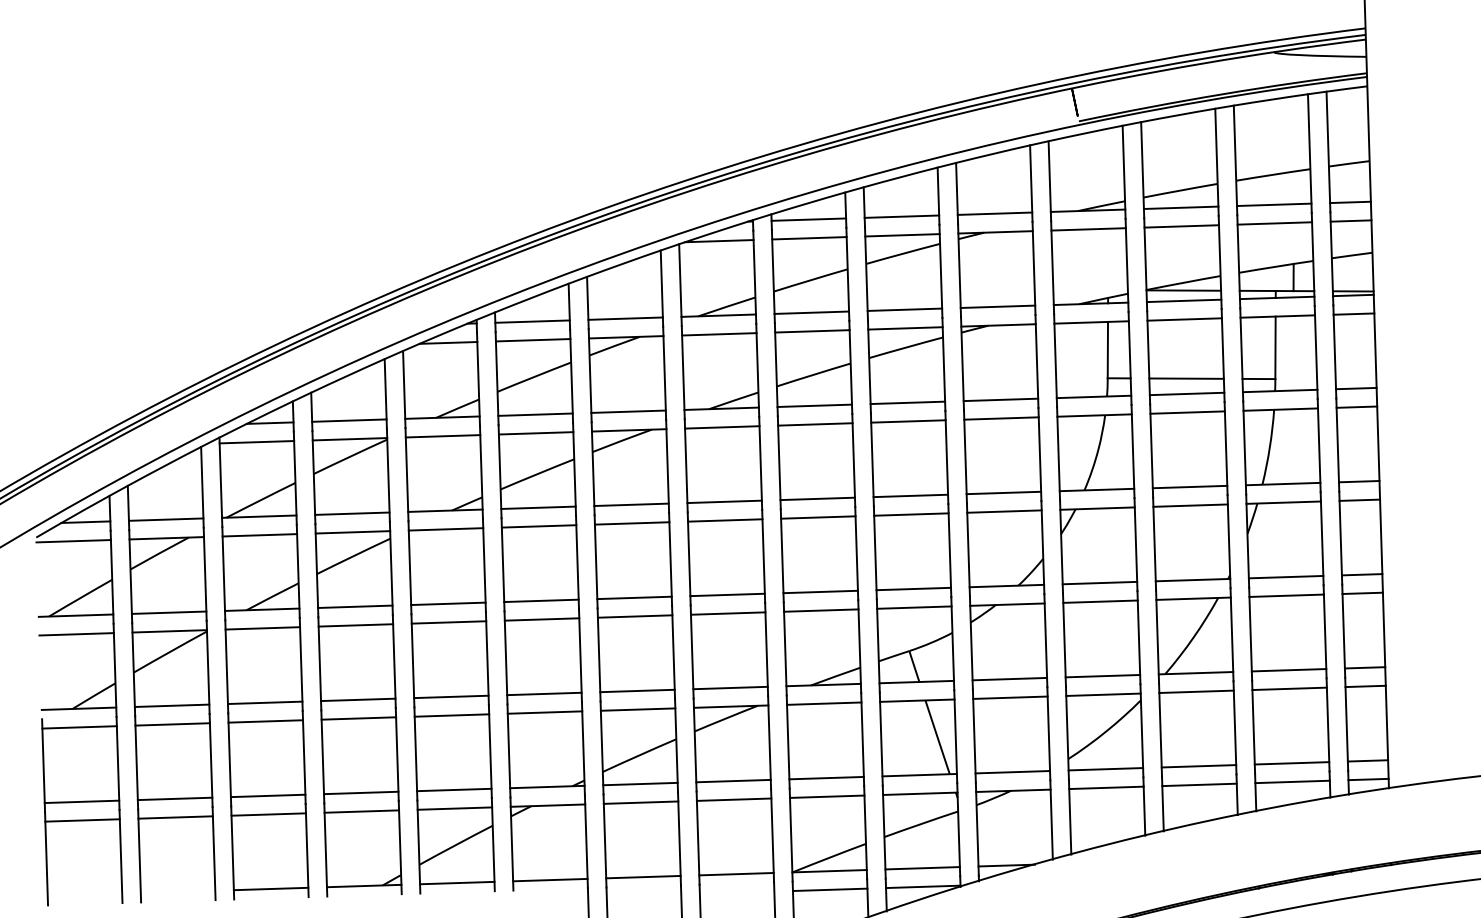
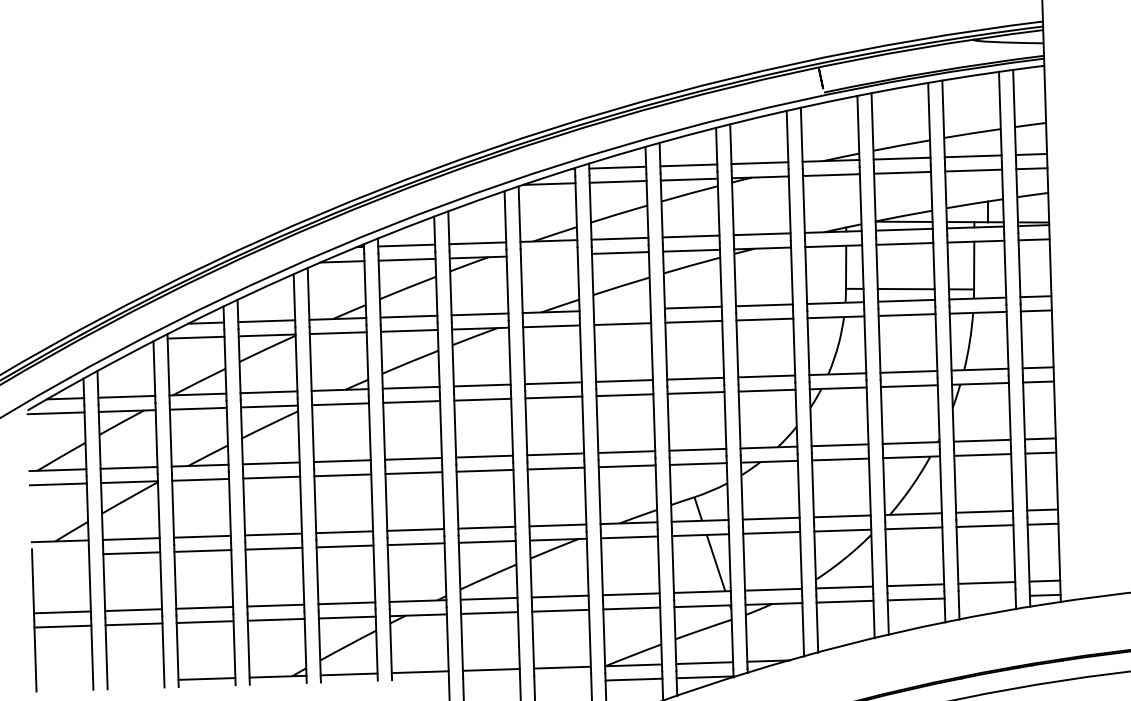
line: (718, 334) -> (548, 255), removed
line: (813, 405) -> (621, 309), removed
line: (79, 727) -> (60, 555), removed
line: (1291, 782) -> (986, 597), removed

